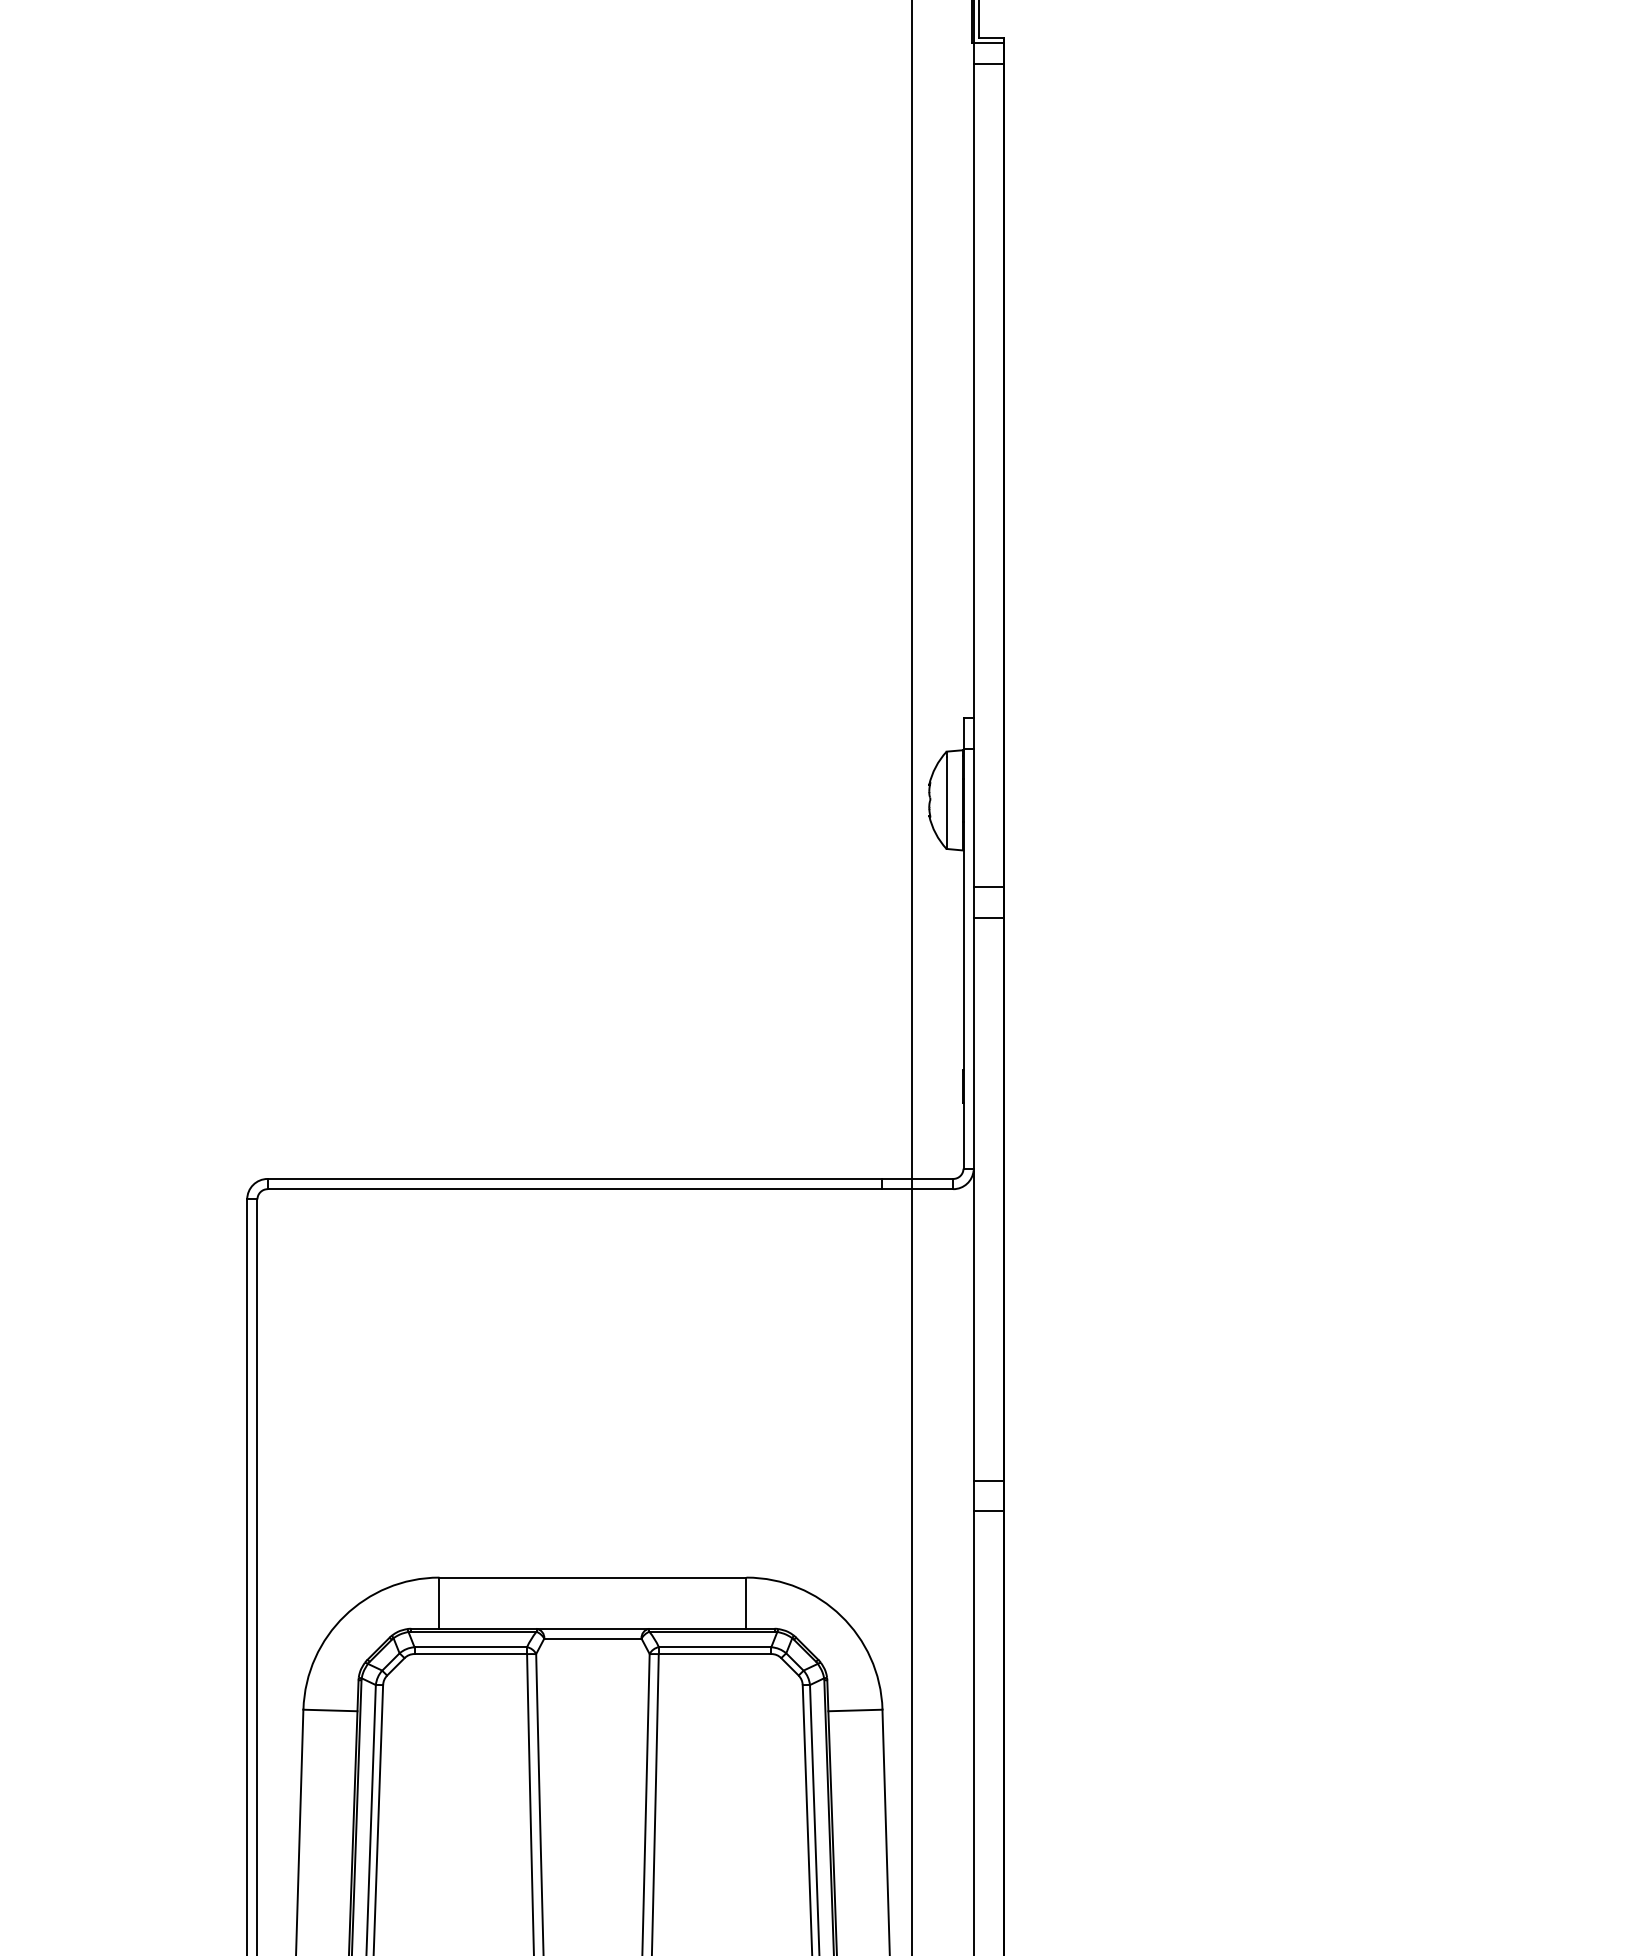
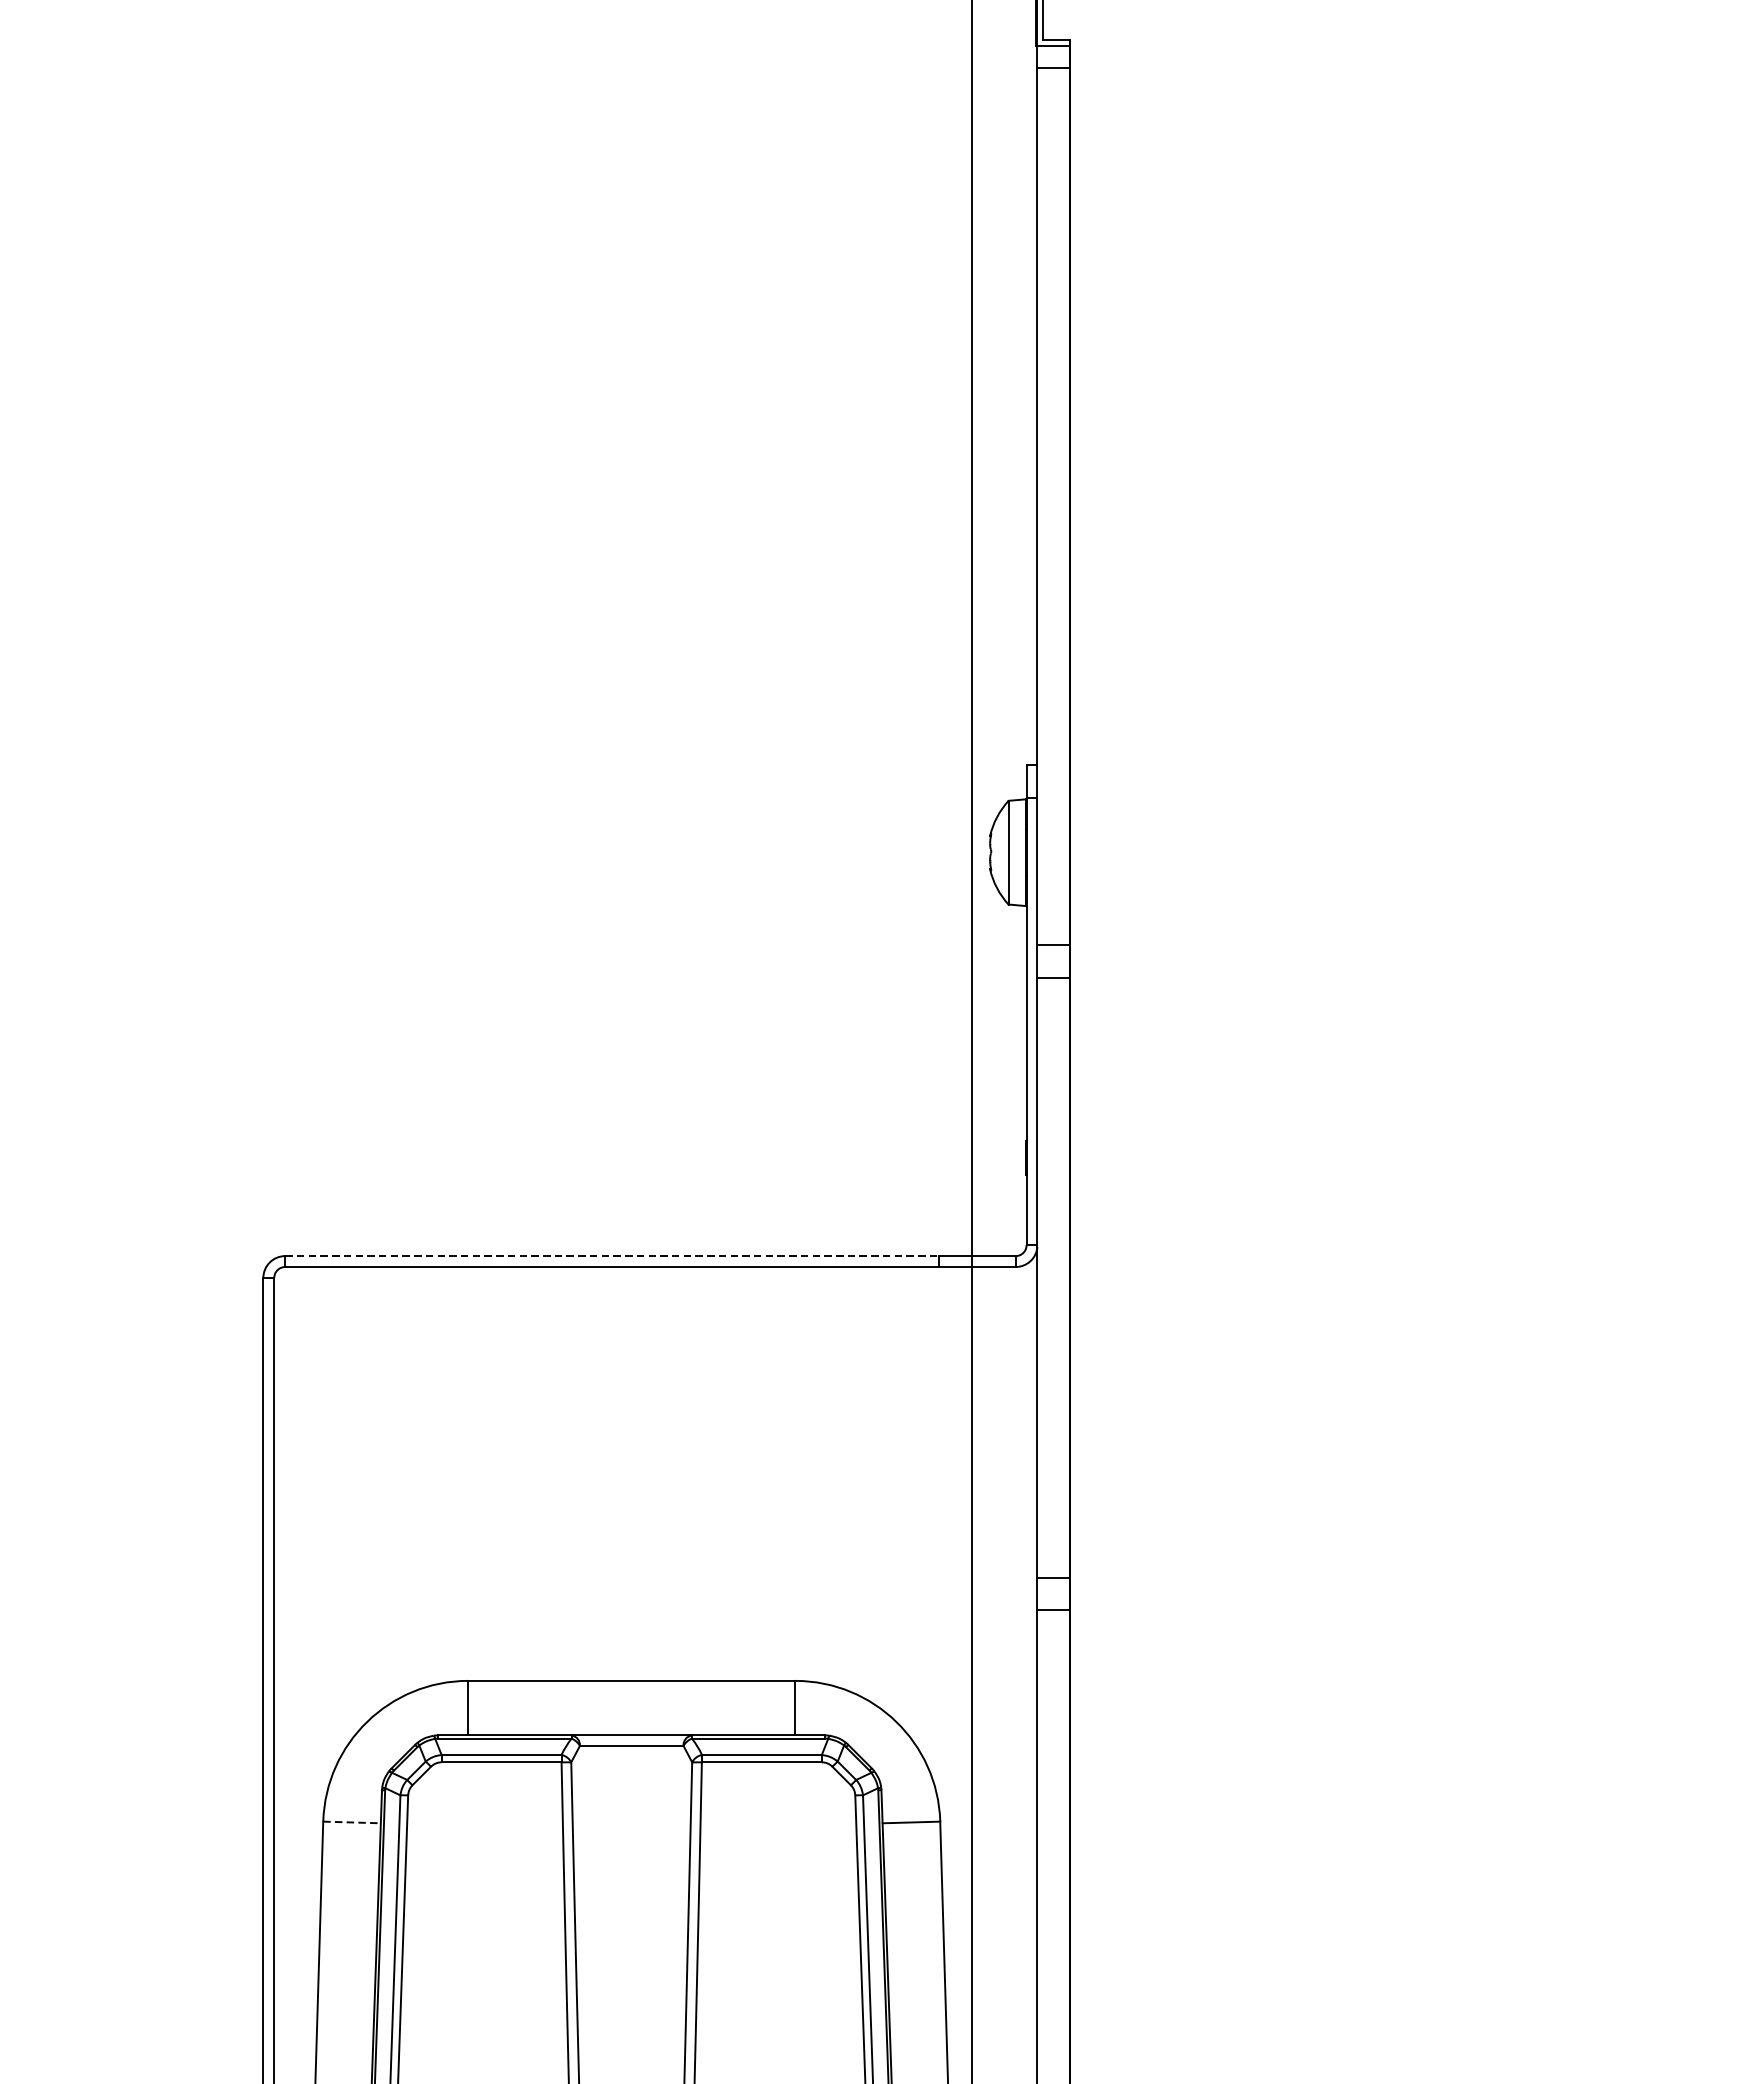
line: (574, 1178) -> (612, 1255), solid -> dashed
line: (330, 1710) -> (352, 1822), solid -> dashed

